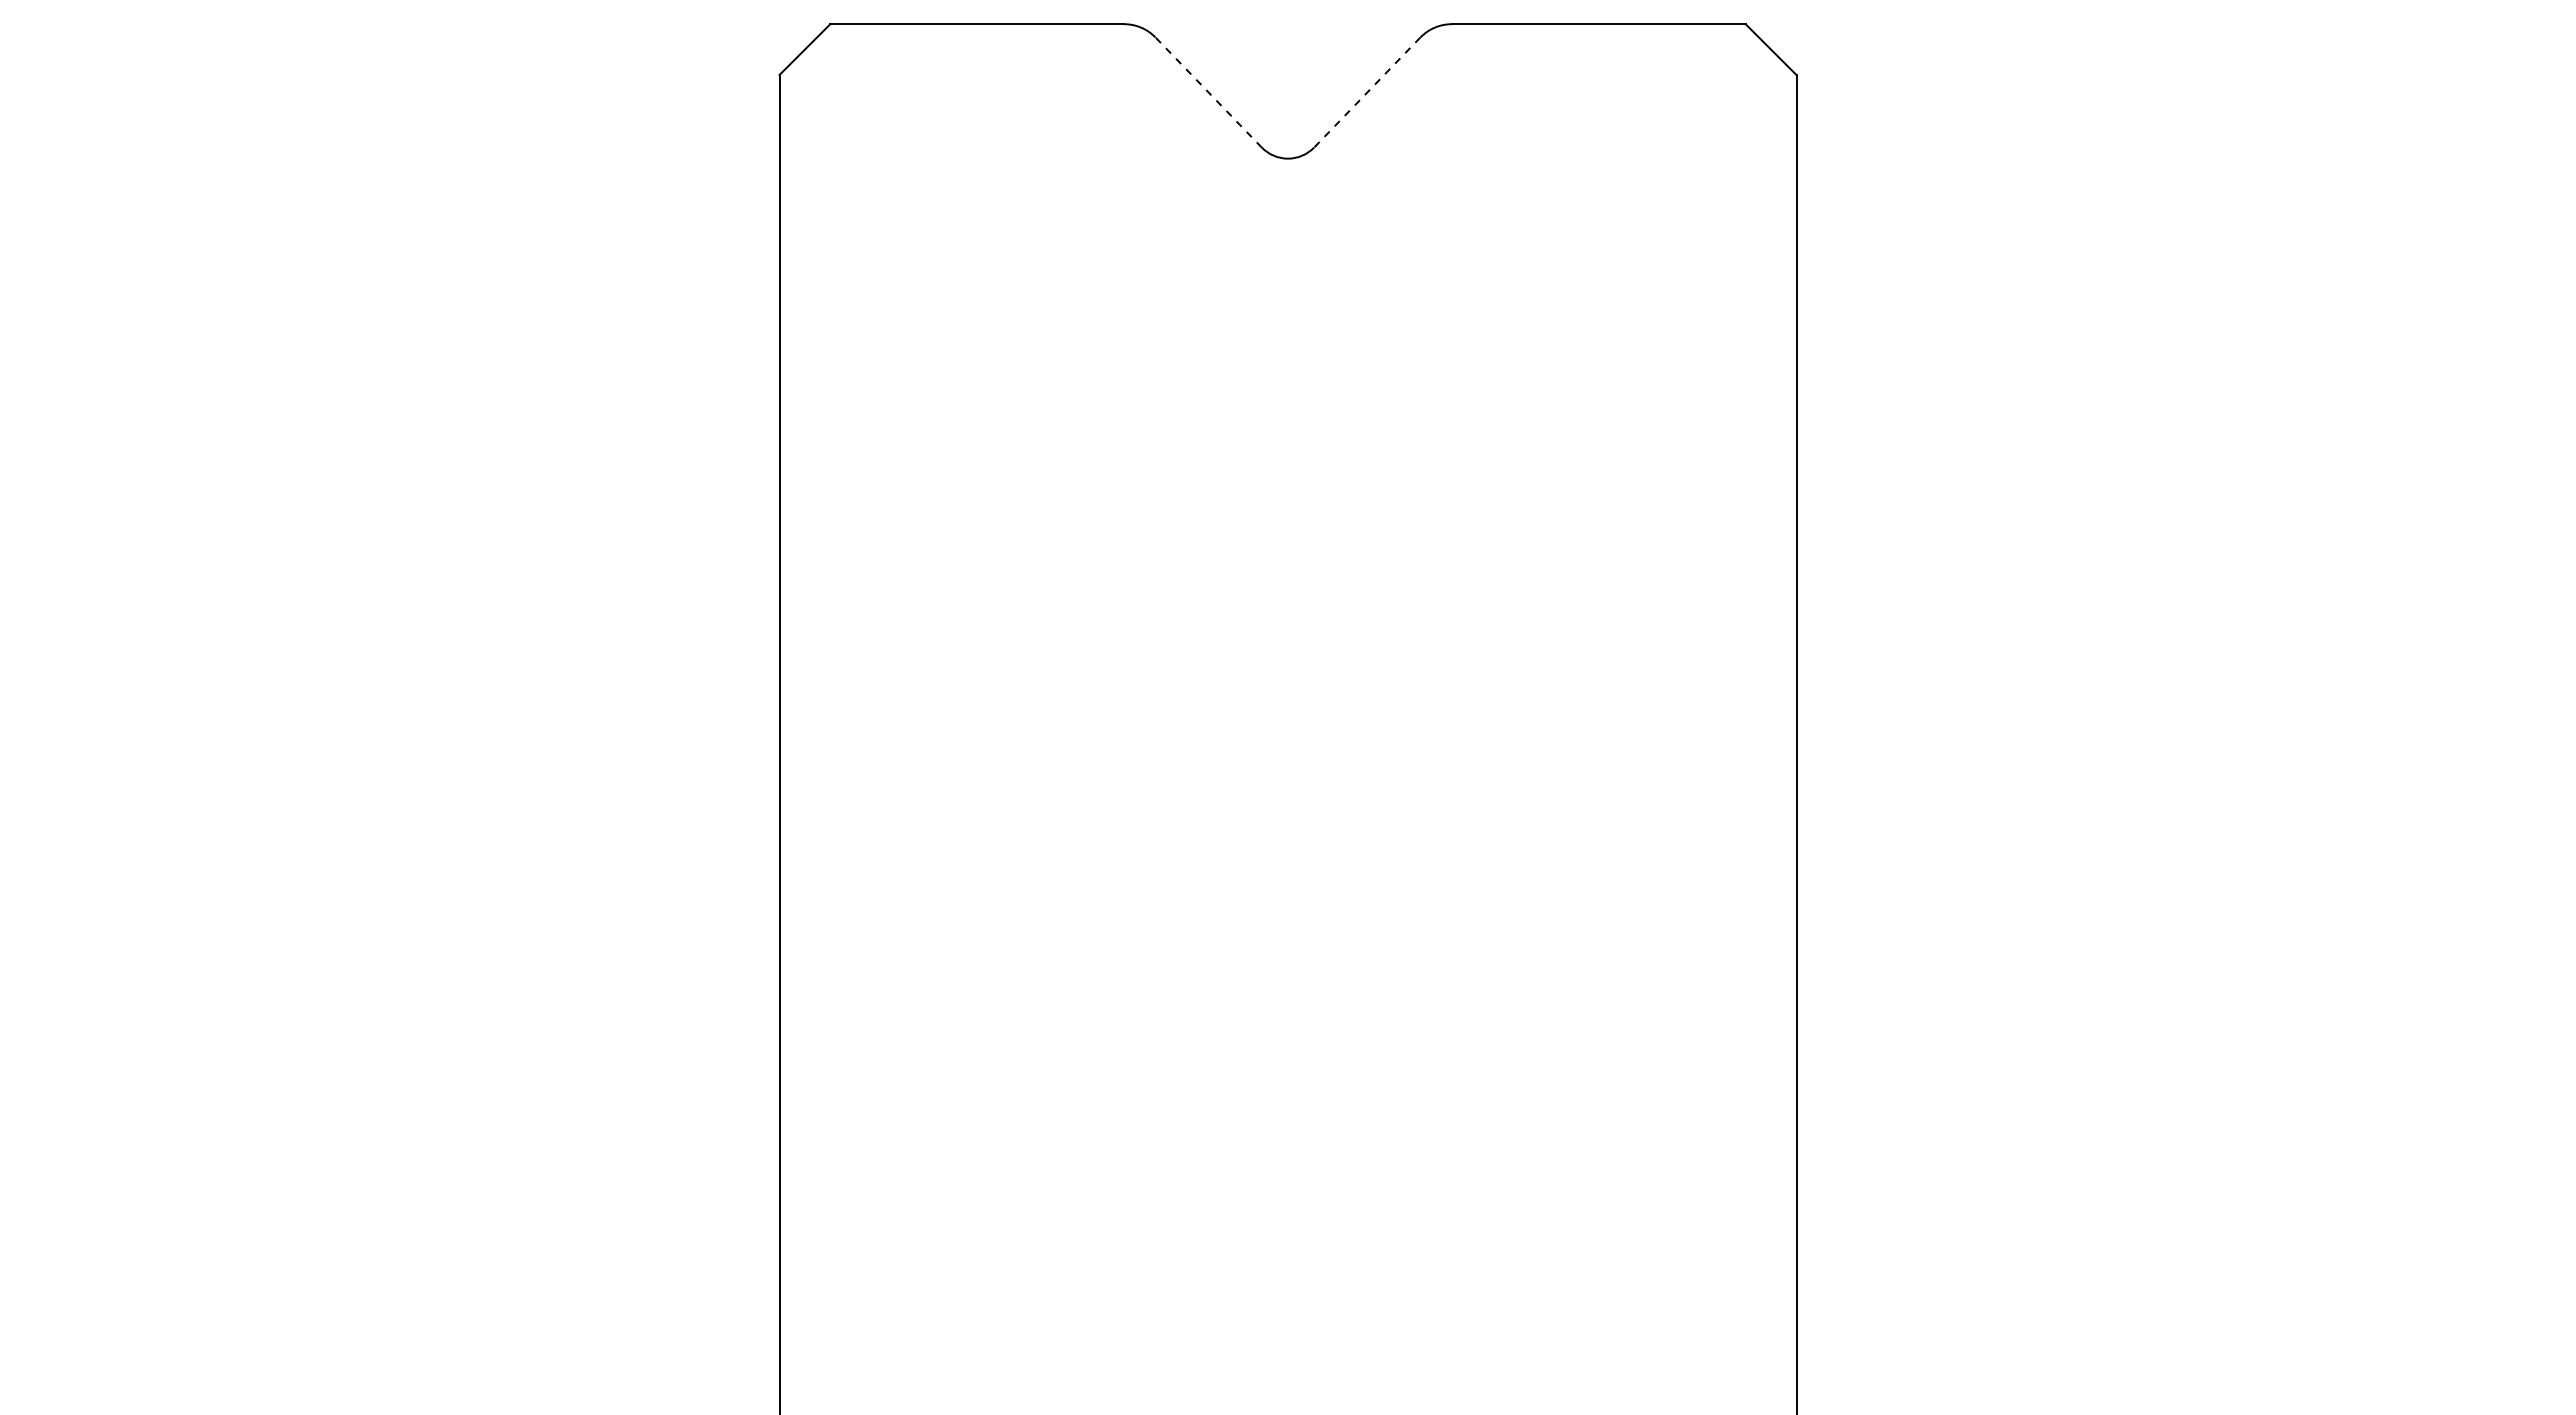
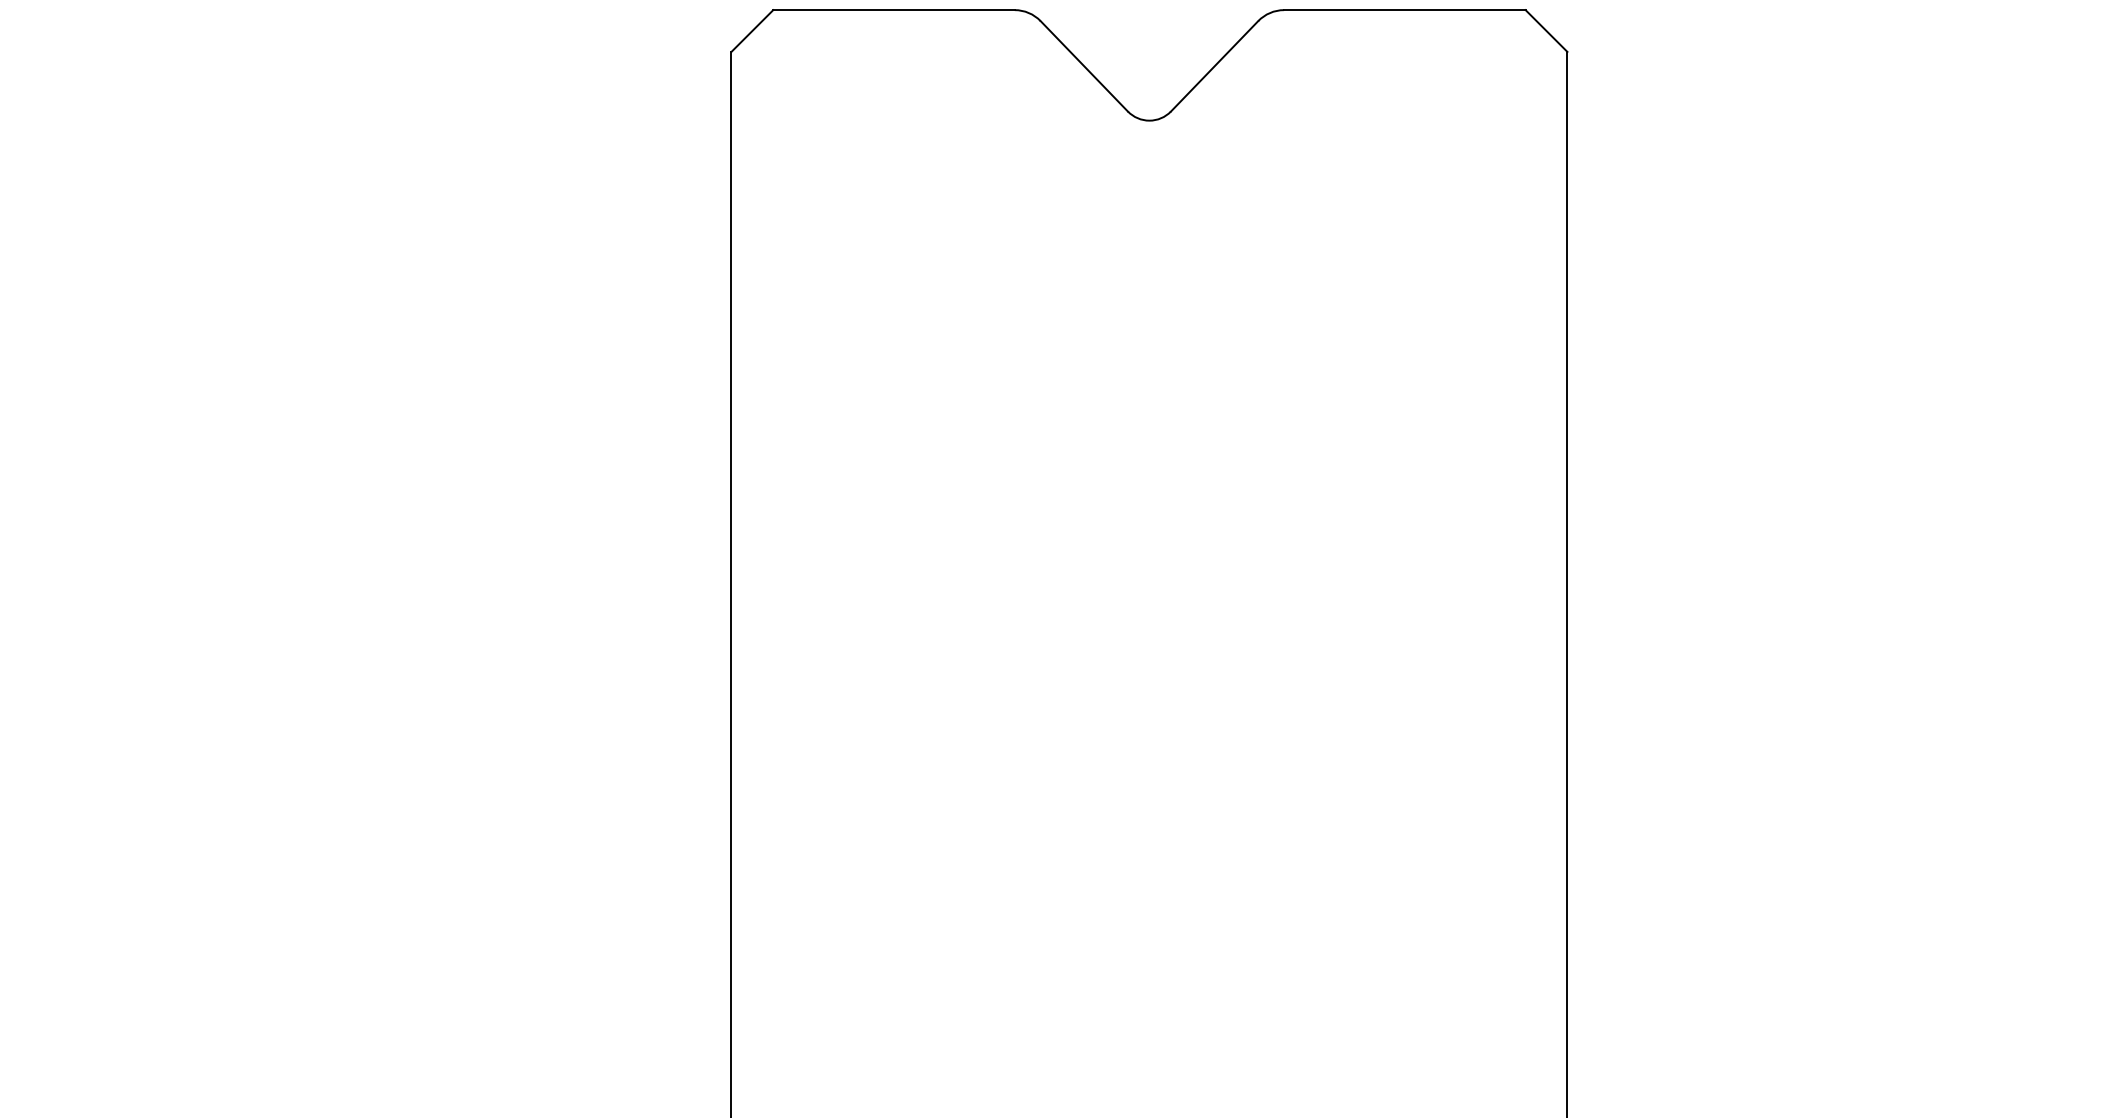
line: (1208, 92) -> (1084, 66), dashed -> solid
line: (1367, 92) -> (1214, 66), dashed -> solid

